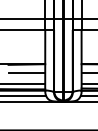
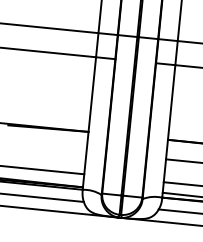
line: (26, 73) -> (45, 148), removed

